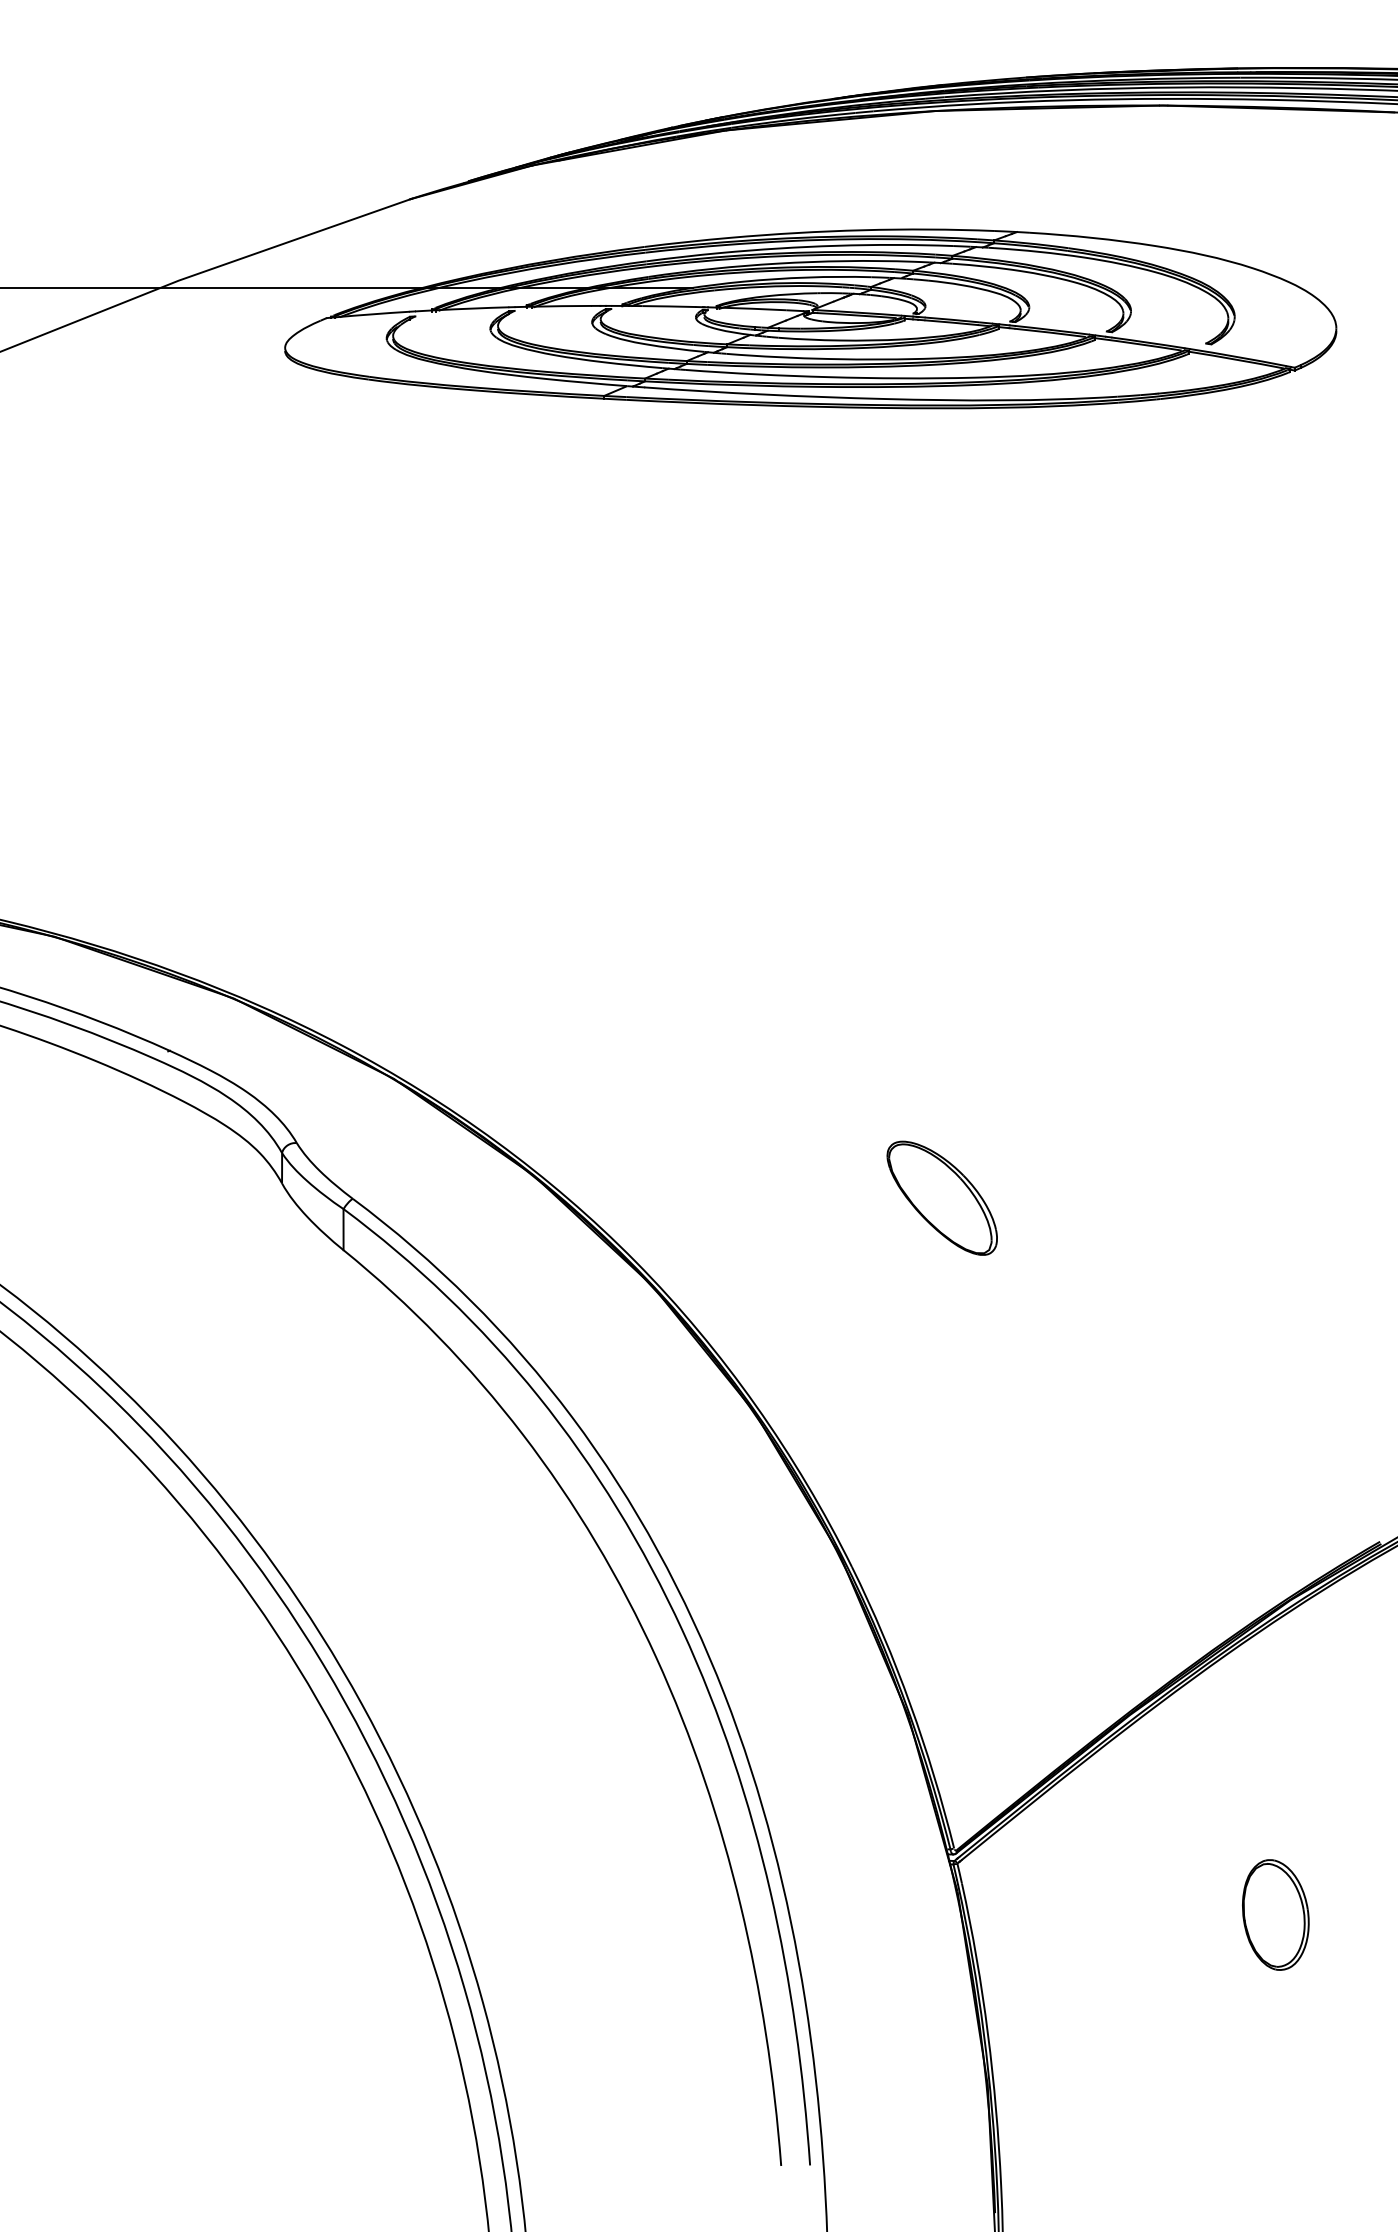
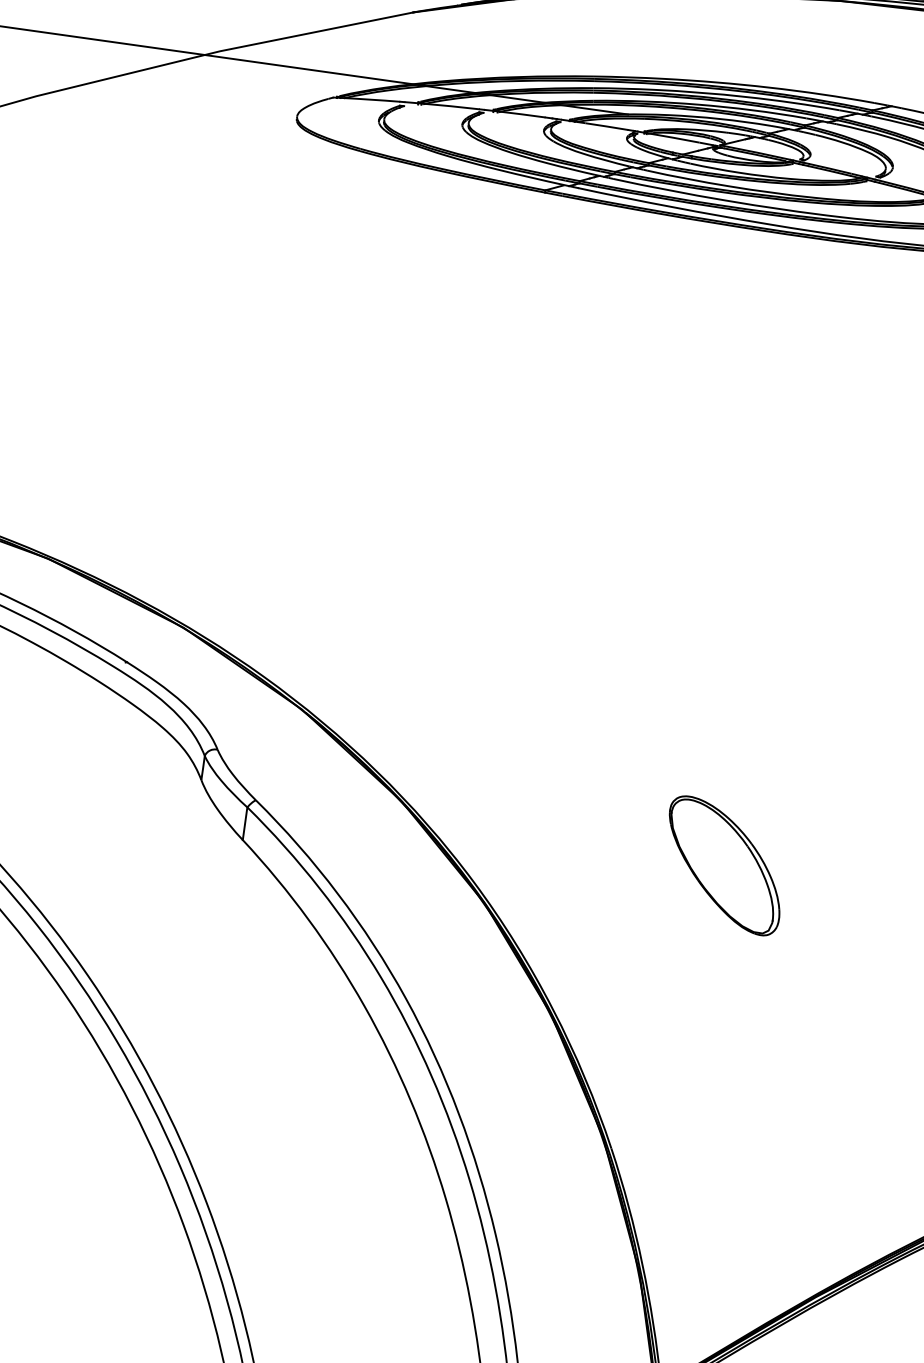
part: (941, 1197) -> (723, 864), size x1.4

